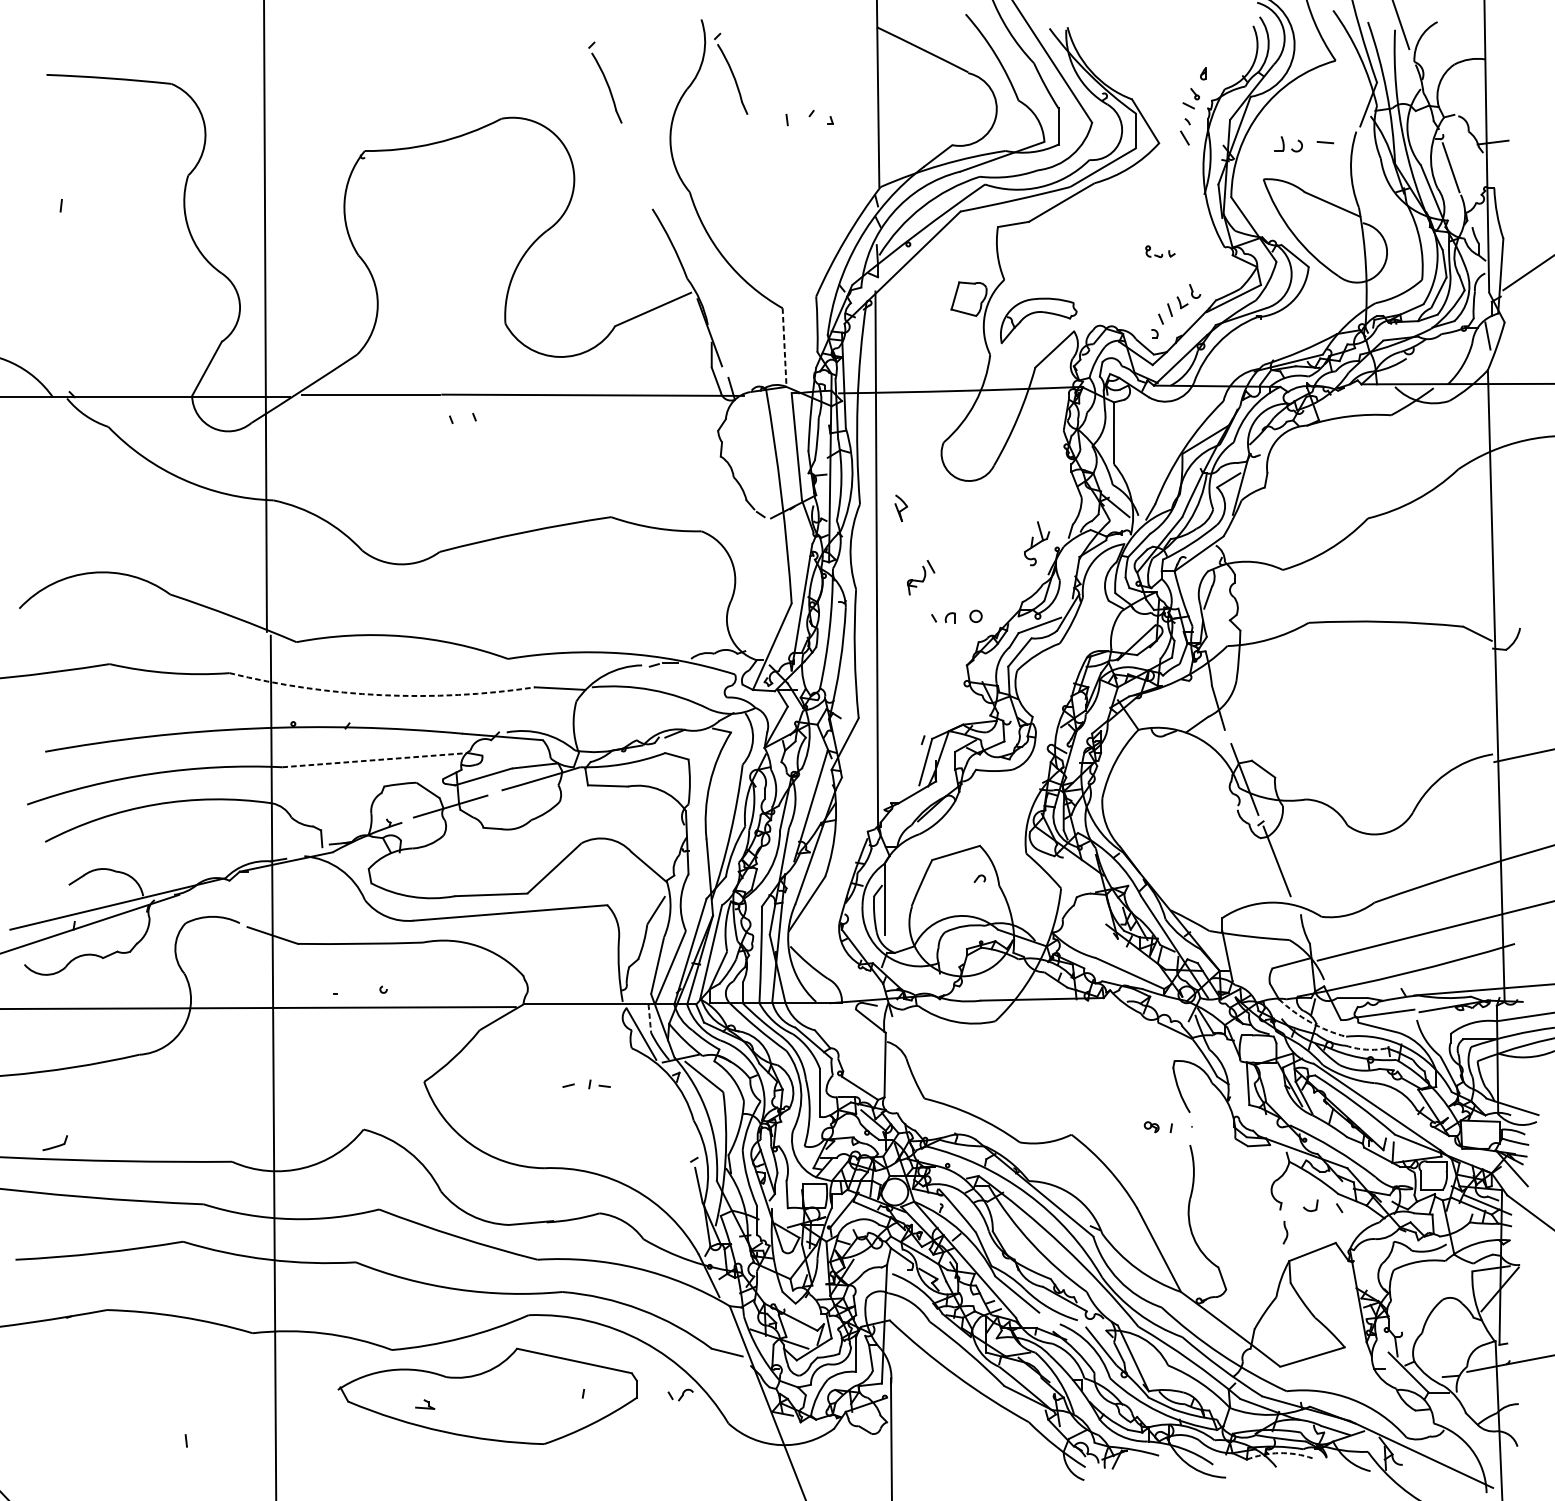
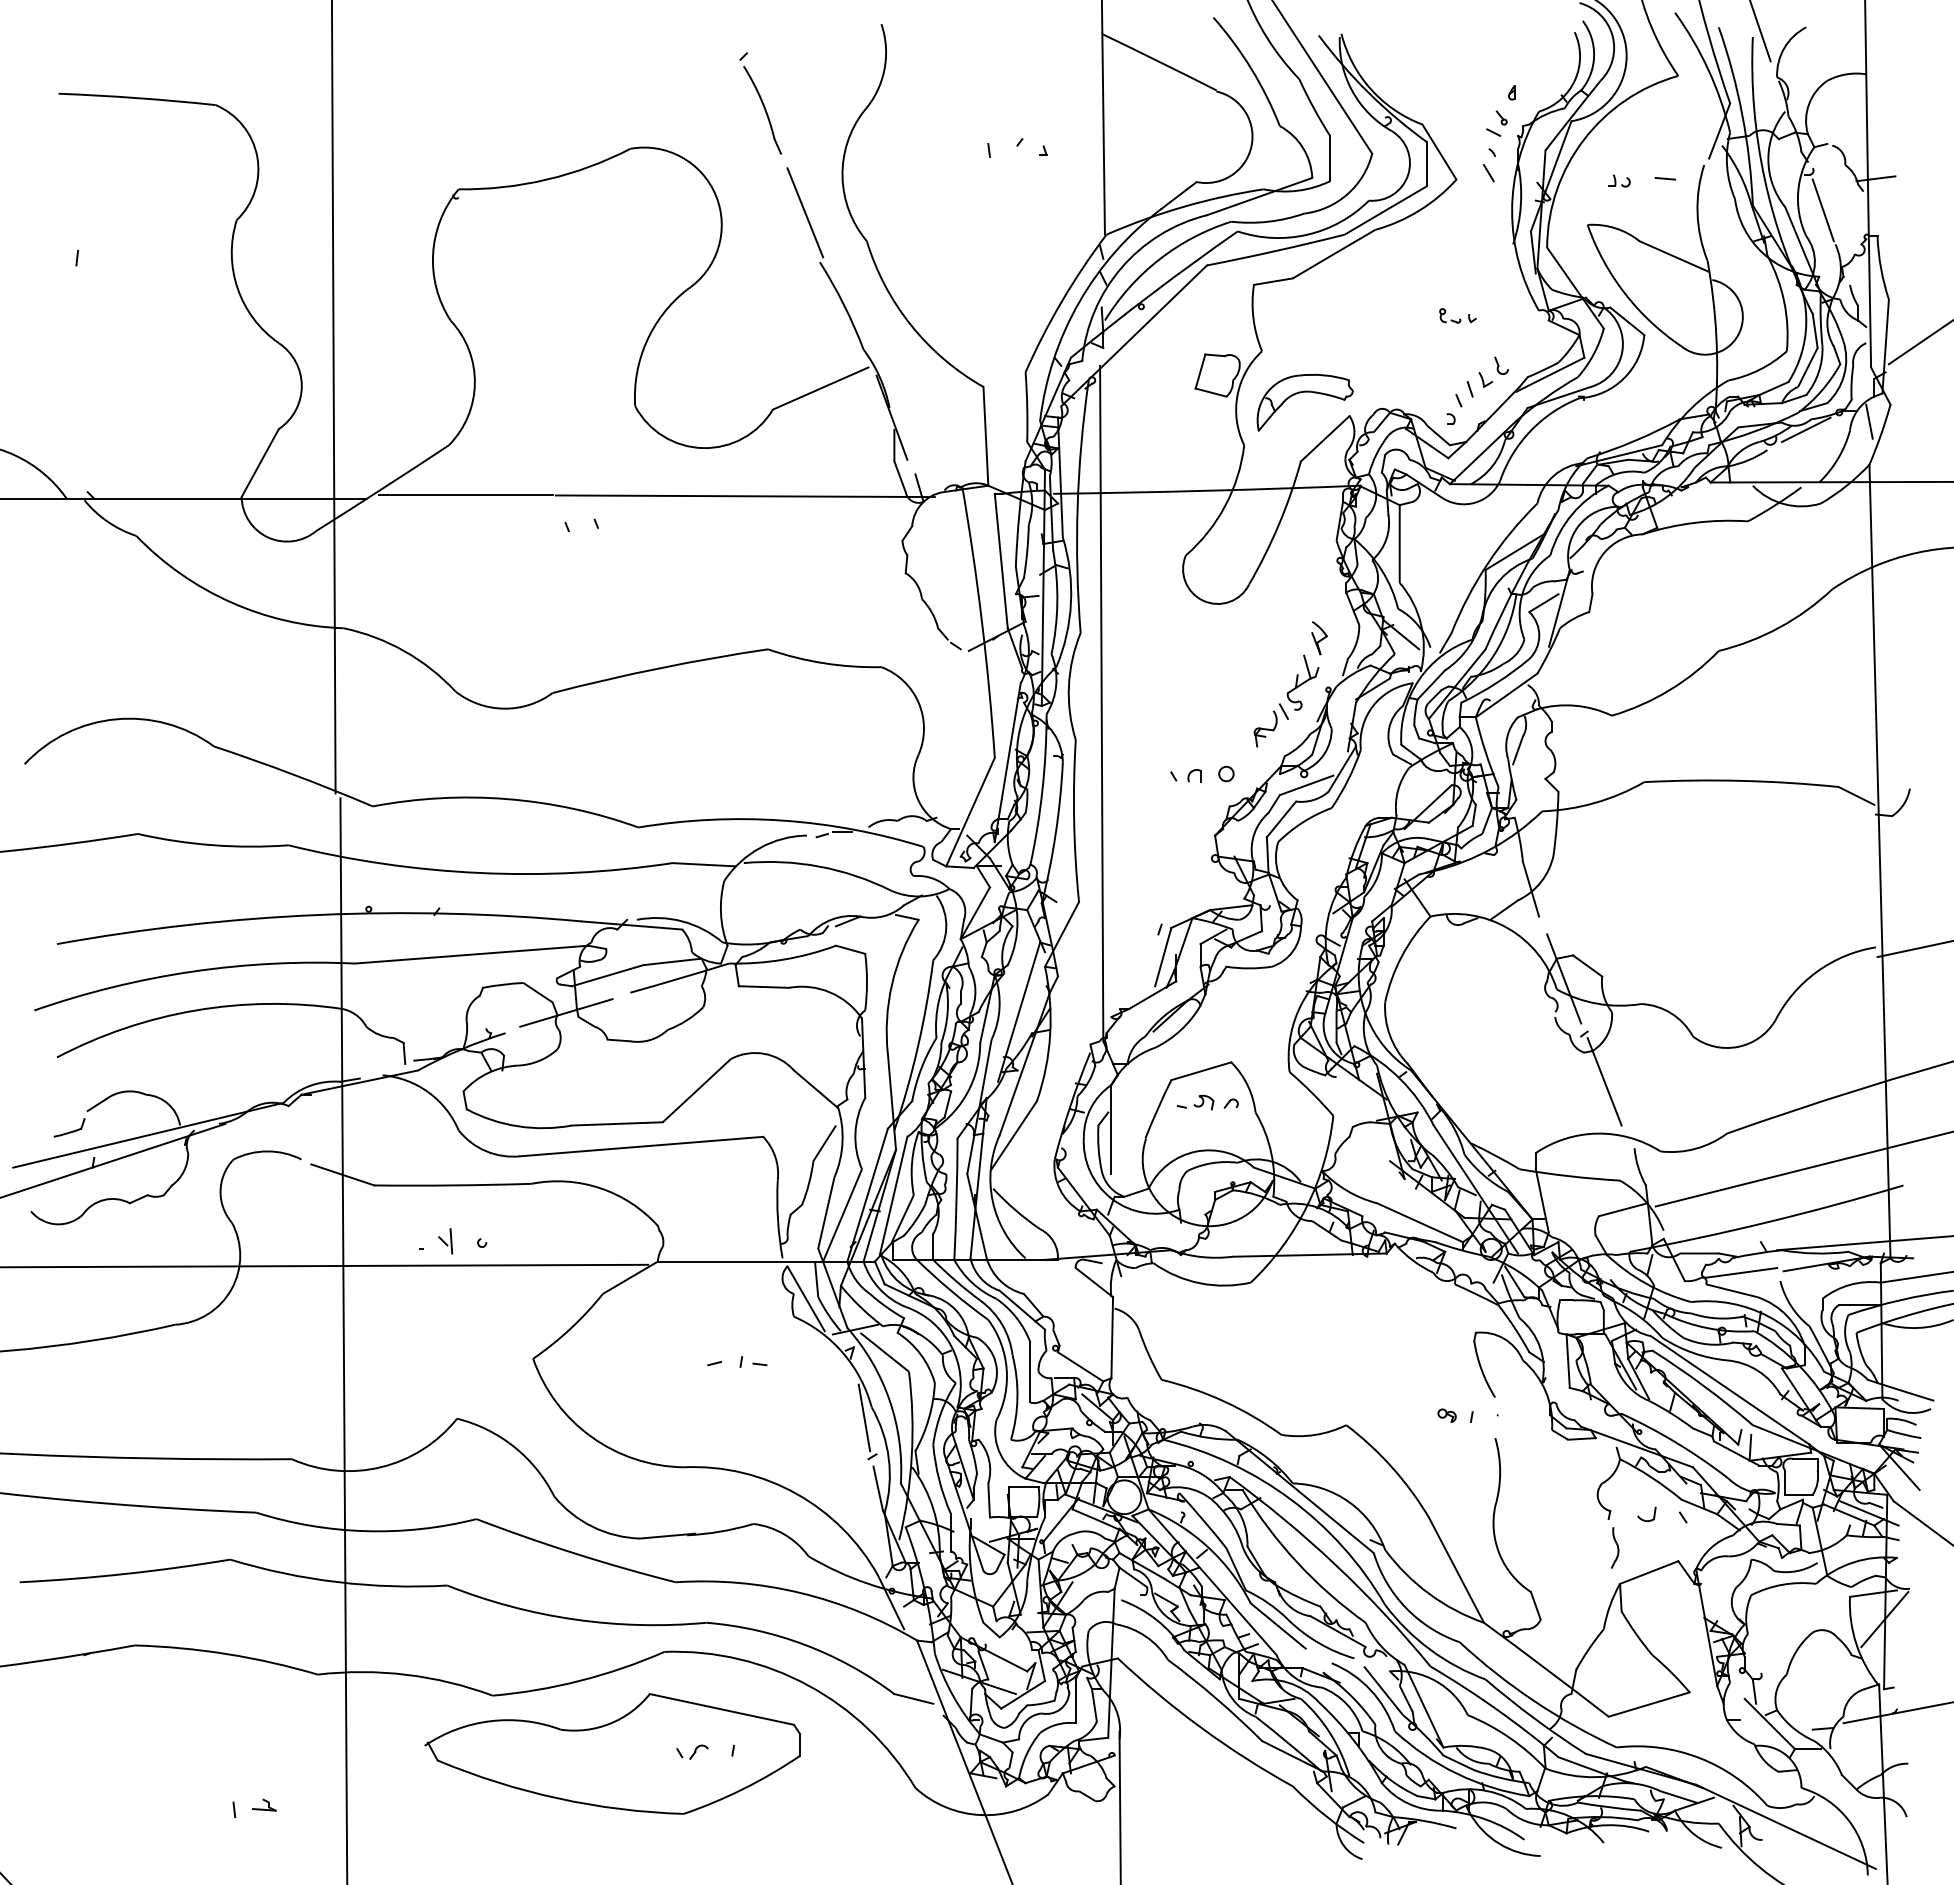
part: (730, 73) -> (918, 92), removed
part: (1288, 143) -> (1619, 180), size x0.62
line: (640, 169) -> (805, 212), added
line: (1437, 342) -> (1806, 429), added
line: (784, 347) -> (985, 436), dashed -> solid
part: (901, 508) -> (1319, 638), moved
part: (920, 577) -> (1270, 725), moved
arc: (381, 695) -> (479, 873), dashed -> solid
line: (375, 760) -> (471, 954), dashed -> solid
part: (951, 877) -> (1195, 1102), added
part: (354, 988) -> (445, 1241), added
arc: (649, 1018) -> (816, 1279), dashed -> solid
arc: (1310, 1021) -> (1646, 1283), dashed -> solid
arc: (1366, 1049) -> (1717, 1318), dashed -> solid
line: (687, 1128) -> (864, 1417), added
part: (55, 1142) -> (69, 1127), moved
part: (1285, 1232) -> (1615, 1547), size x1.43
part: (680, 1394) -> (692, 1751), moved
part: (425, 1404) -> (264, 1804), moved
arc: (1279, 1453) -> (1607, 1825), dashed -> solid

